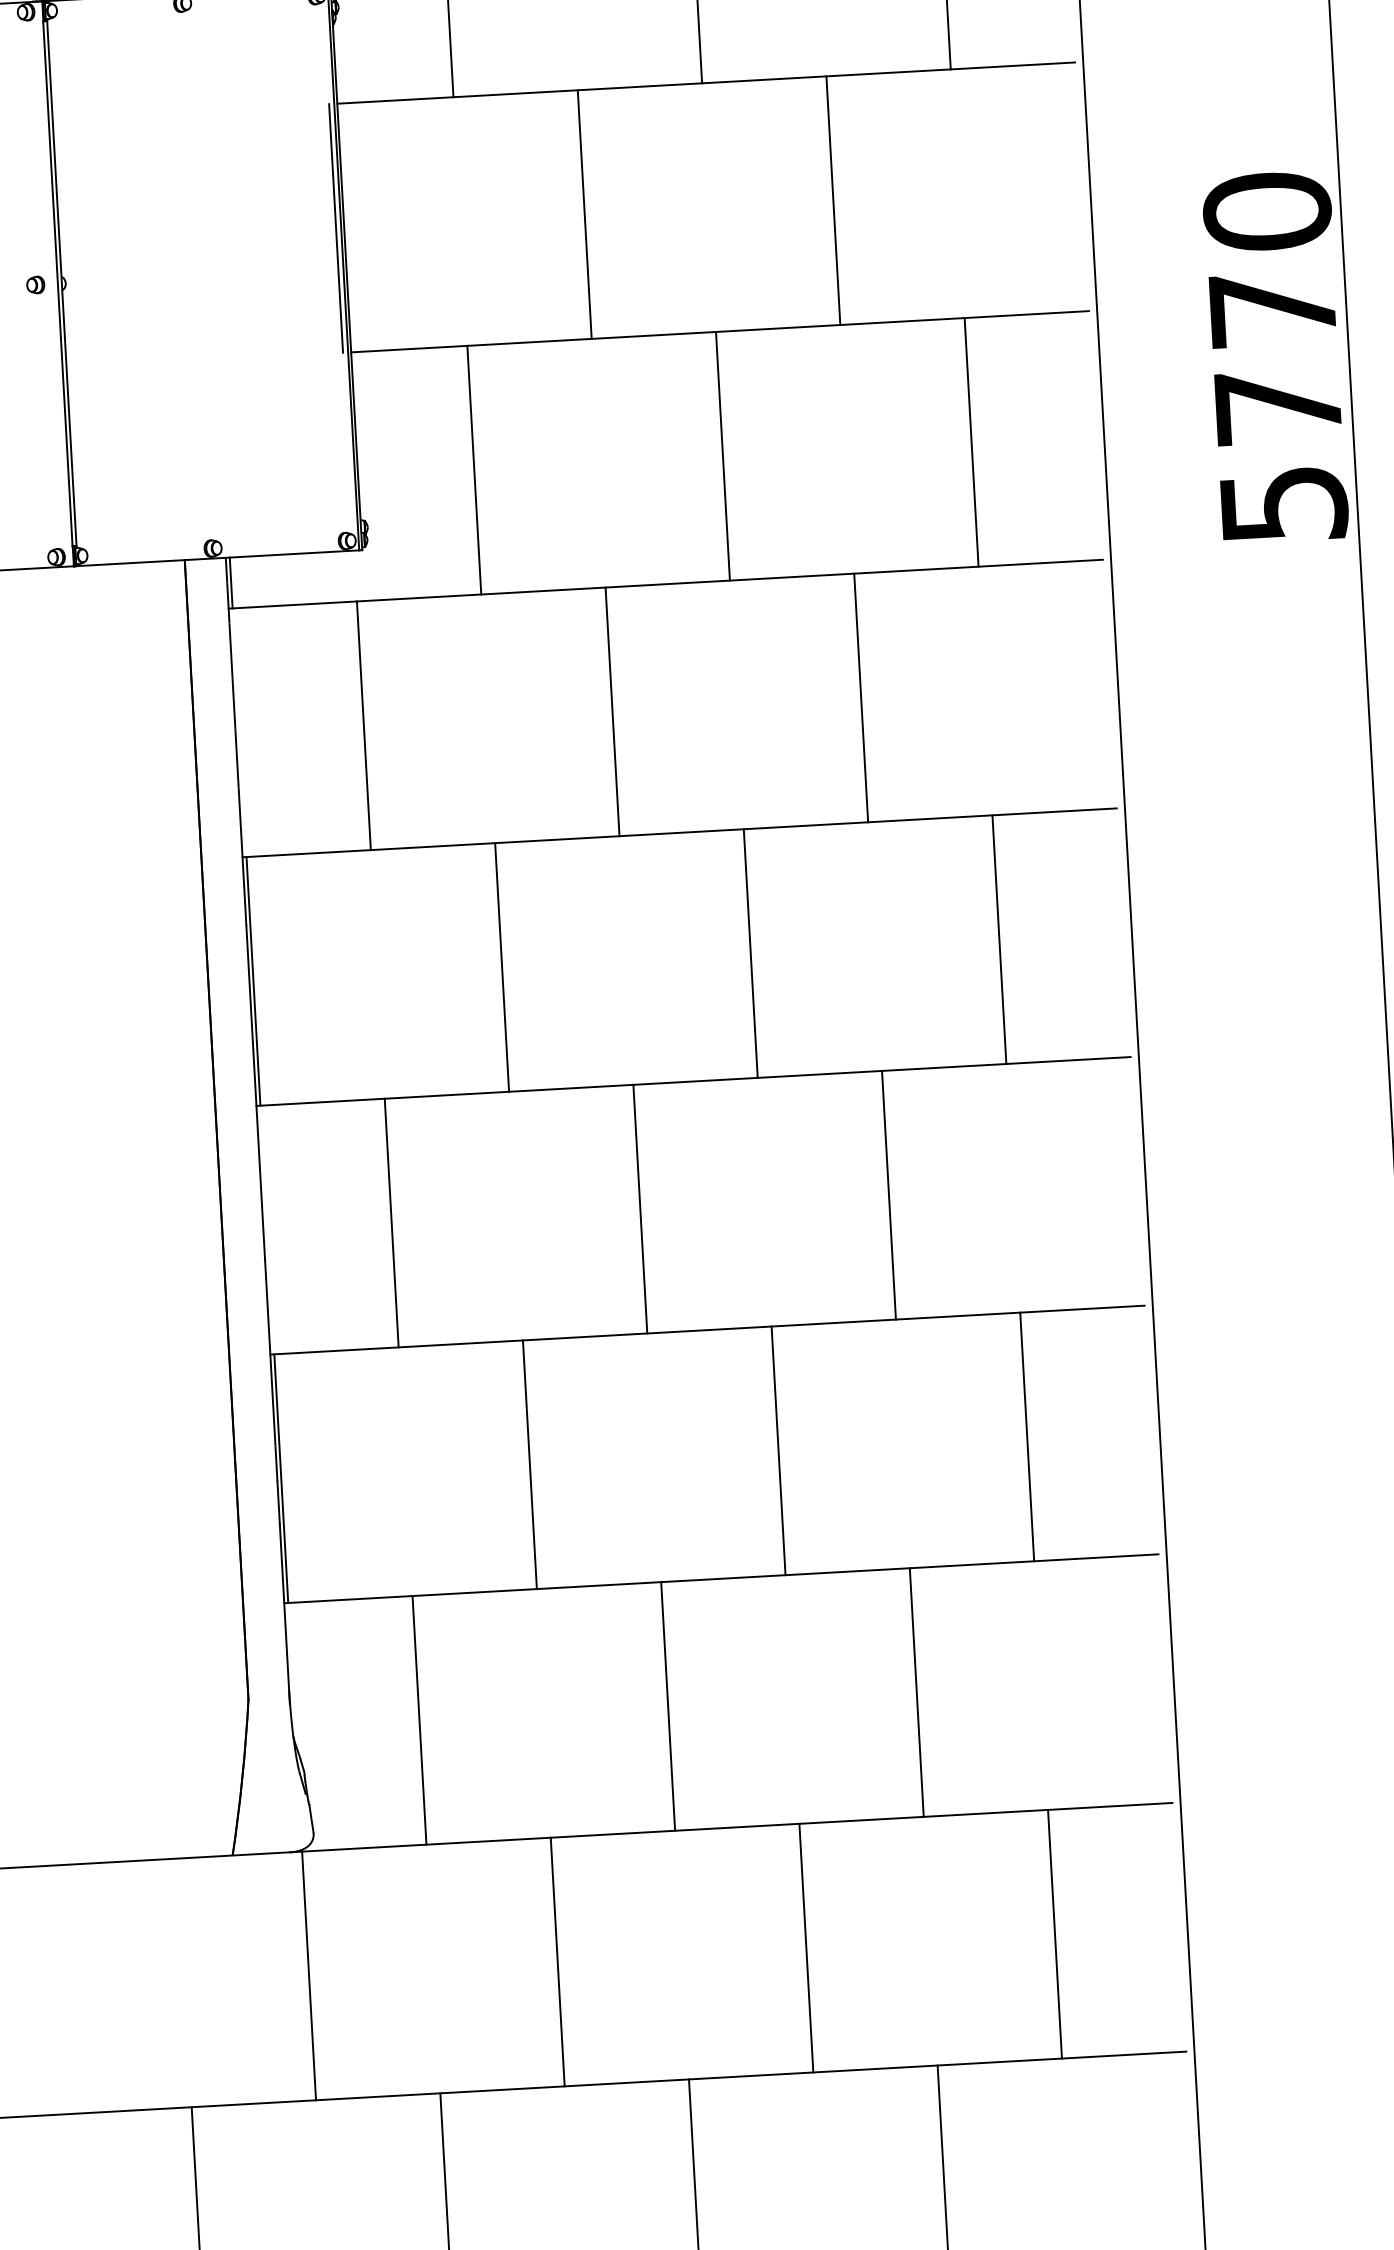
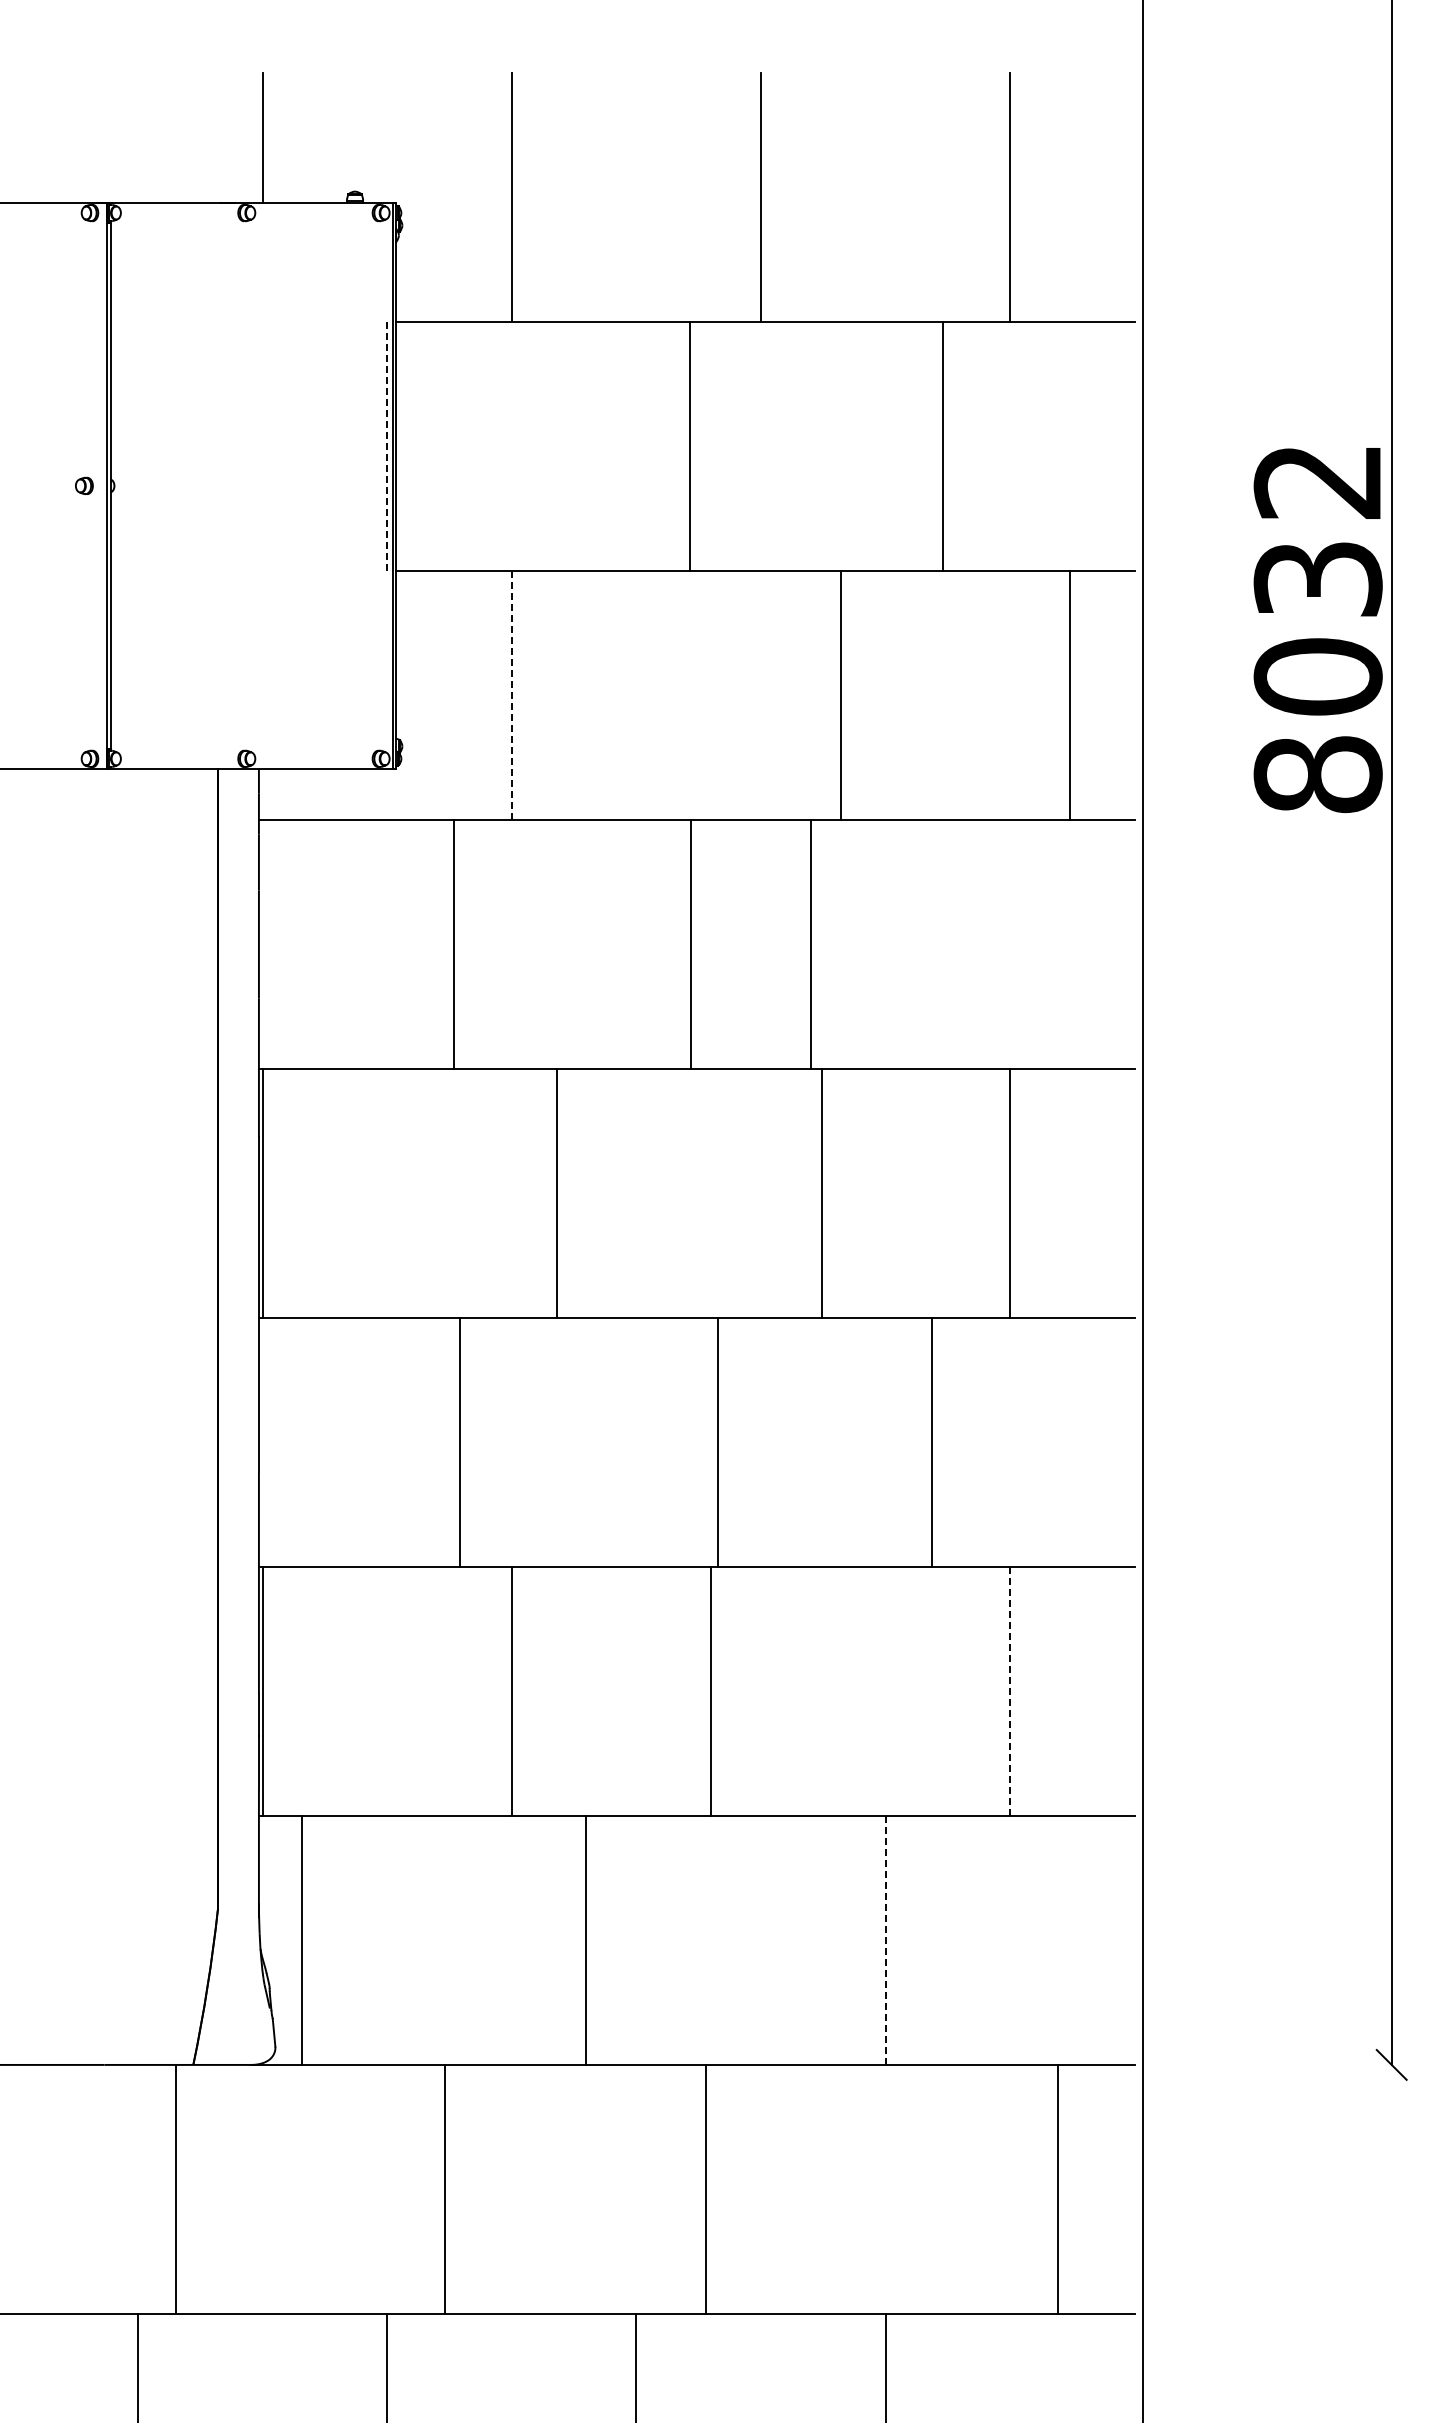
line: (833, 199) -> (942, 445), moved
line: (584, 213) -> (690, 445), moved
line: (336, 228) -> (387, 446), solid -> dashed
text: (1274, 357) -> (1317, 627), 5770 -> 8032
line: (972, 441) -> (1070, 694), moved
line: (722, 455) -> (840, 694), moved
line: (473, 470) -> (511, 695), solid -> dashed
line: (230, 582) -> (262, 793), removed
line: (861, 697) -> (810, 943), moved
line: (612, 711) -> (691, 943), moved
line: (363, 724) -> (454, 943), moved
line: (750, 952) -> (821, 1192), moved
line: (501, 966) -> (556, 1192), moved
line: (888, 1194) -> (931, 1441), moved
line: (640, 1208) -> (718, 1441), moved
line: (391, 1222) -> (460, 1441), moved
line: (1027, 1437) -> (1010, 1691), solid -> dashed
line: (778, 1450) -> (710, 1690), moved
line: (916, 1692) -> (885, 1940), solid -> dashed
line: (668, 1705) -> (586, 1939), moved
line: (419, 1719) -> (302, 1939), moved
line: (1055, 1933) -> (1058, 2188), moved
line: (805, 1947) -> (705, 2188), moved
line: (557, 1961) -> (444, 2188), moved
line: (308, 1975) -> (175, 2188), moved

